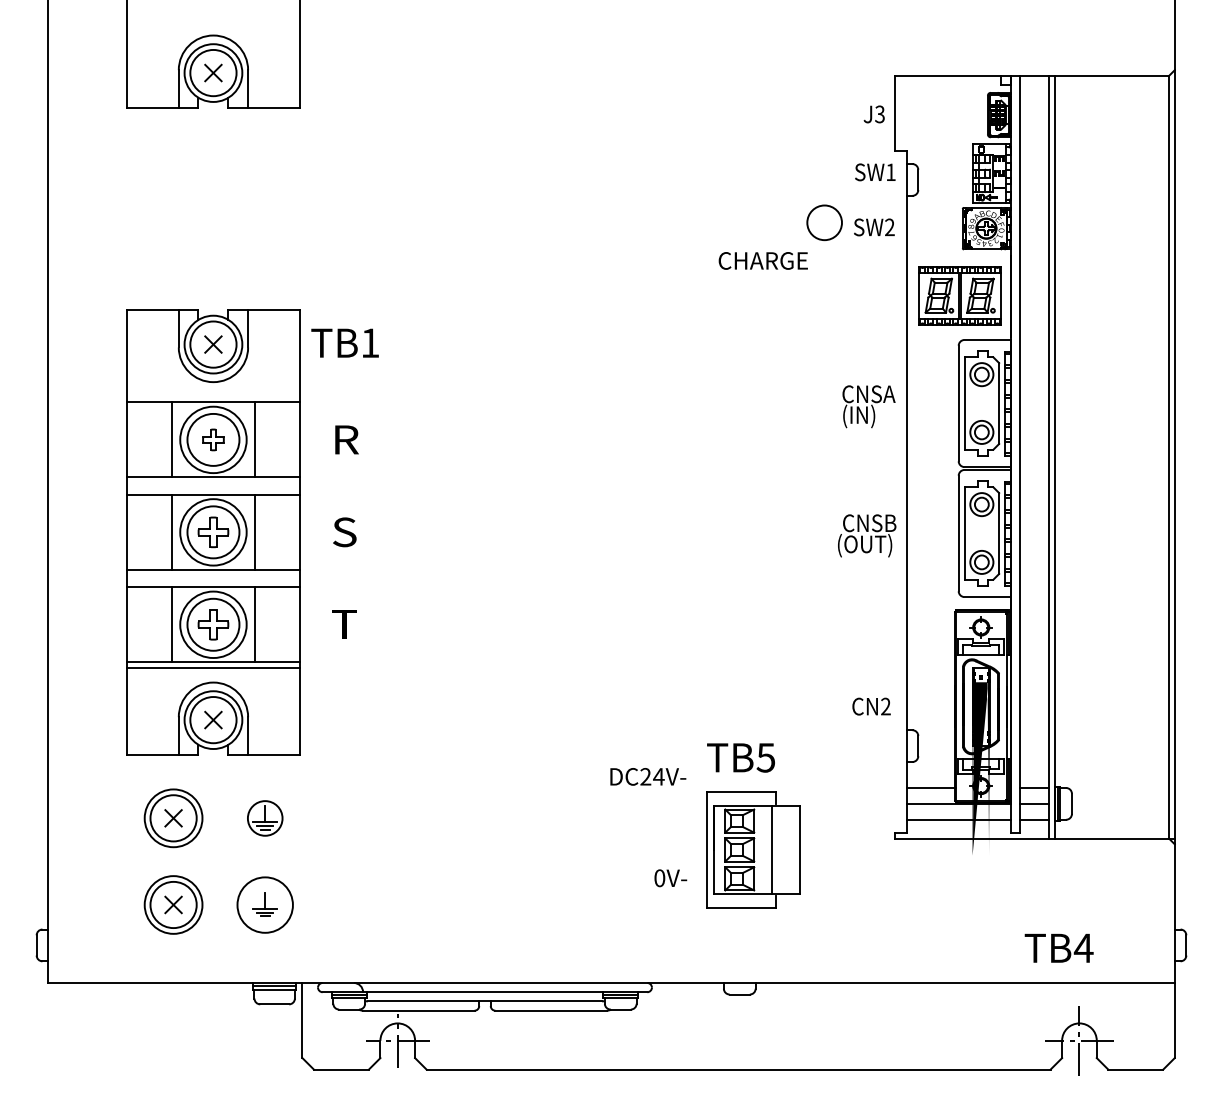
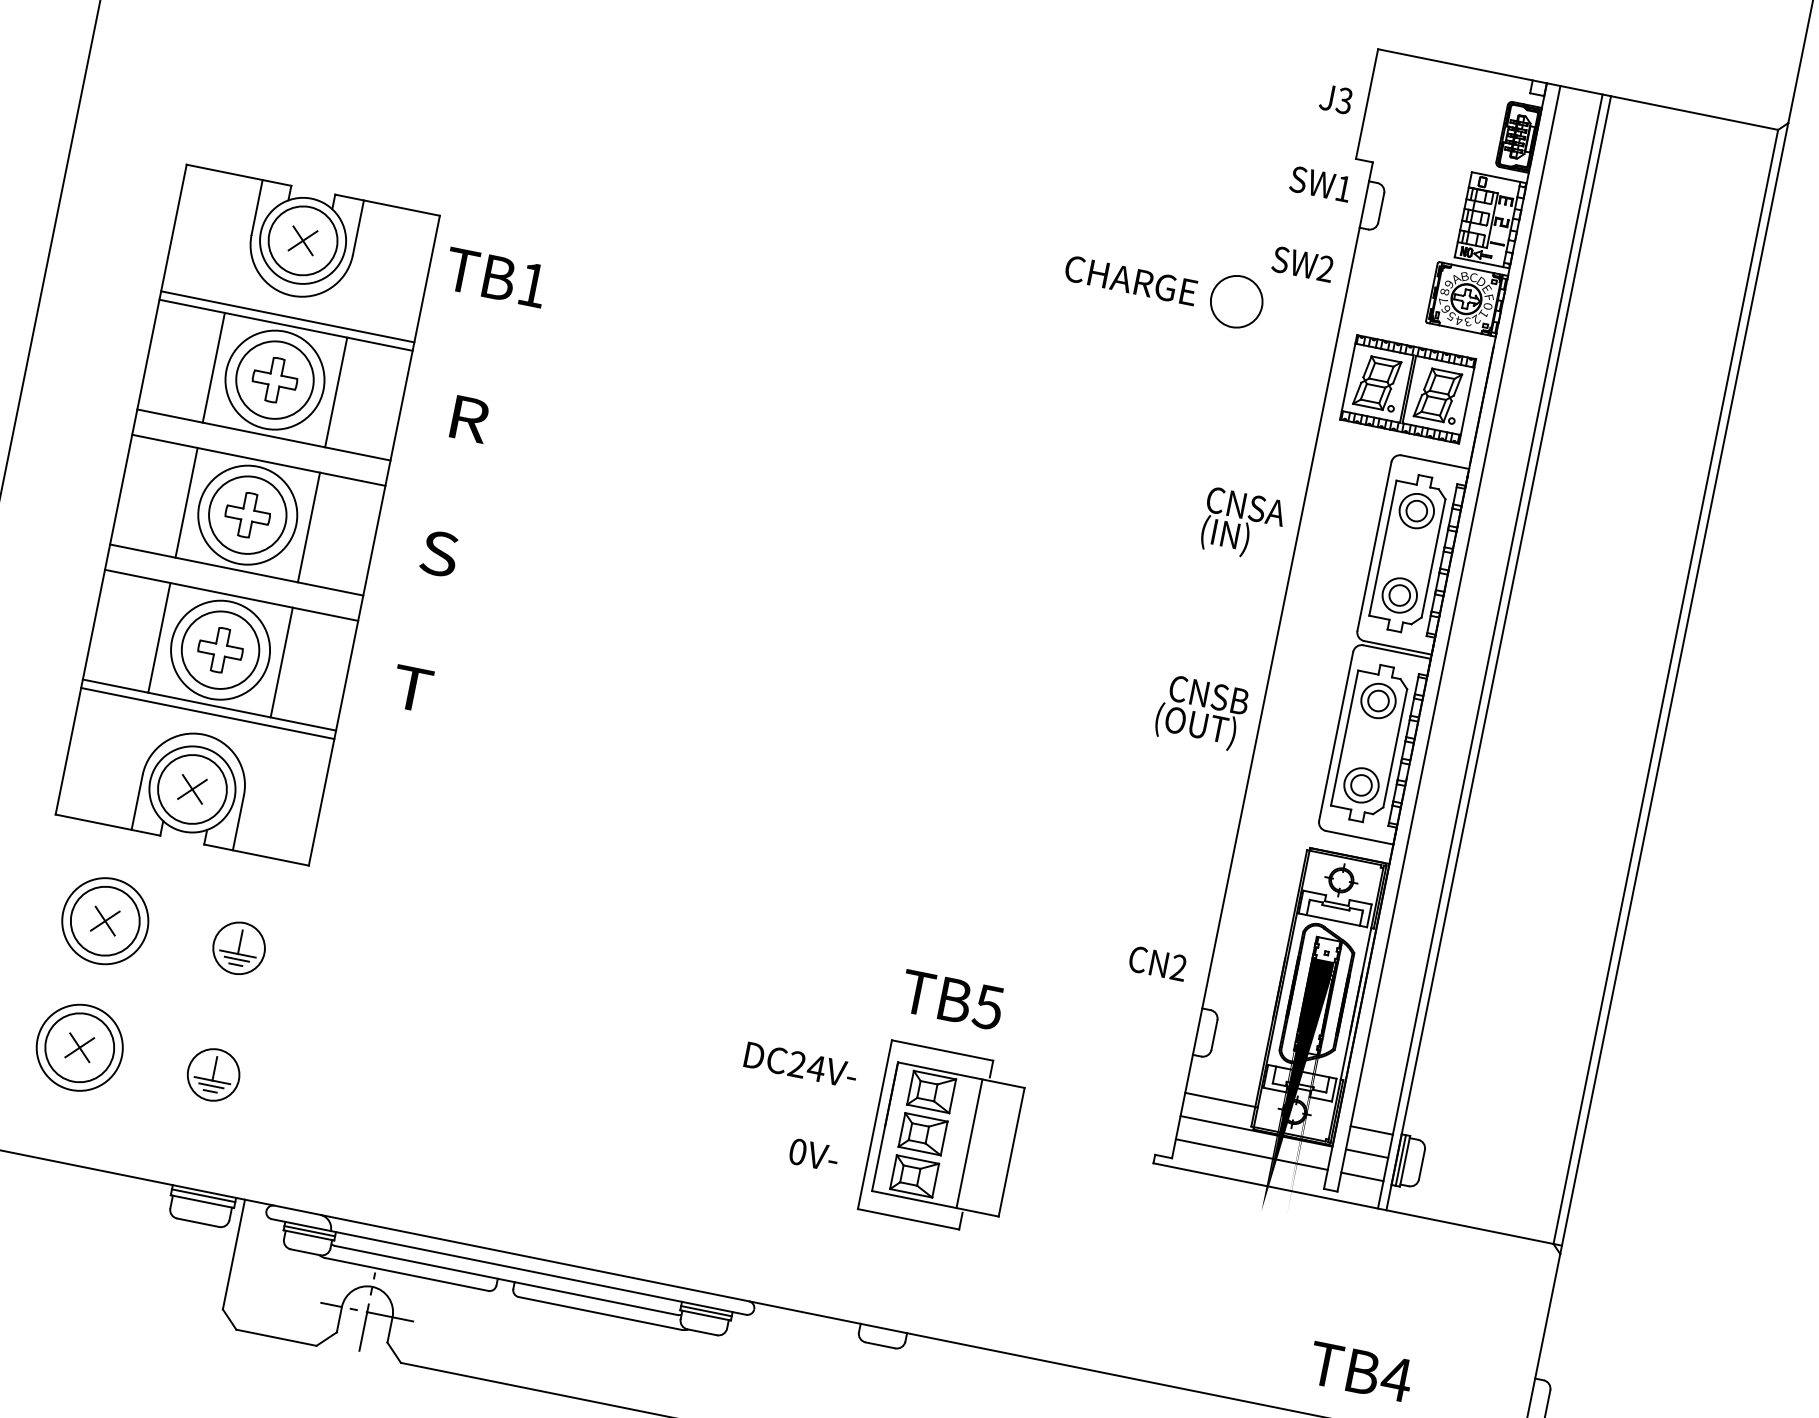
circle: (824, 222) -> (1236, 301), moved
line: (213, 396) -> (287, 316), added
part: (213, 439) -> (275, 379), size x1.43
text: (648, 776) -> (801, 1064), moved
circle: (264, 904) -> (212, 1073), size x0.62

